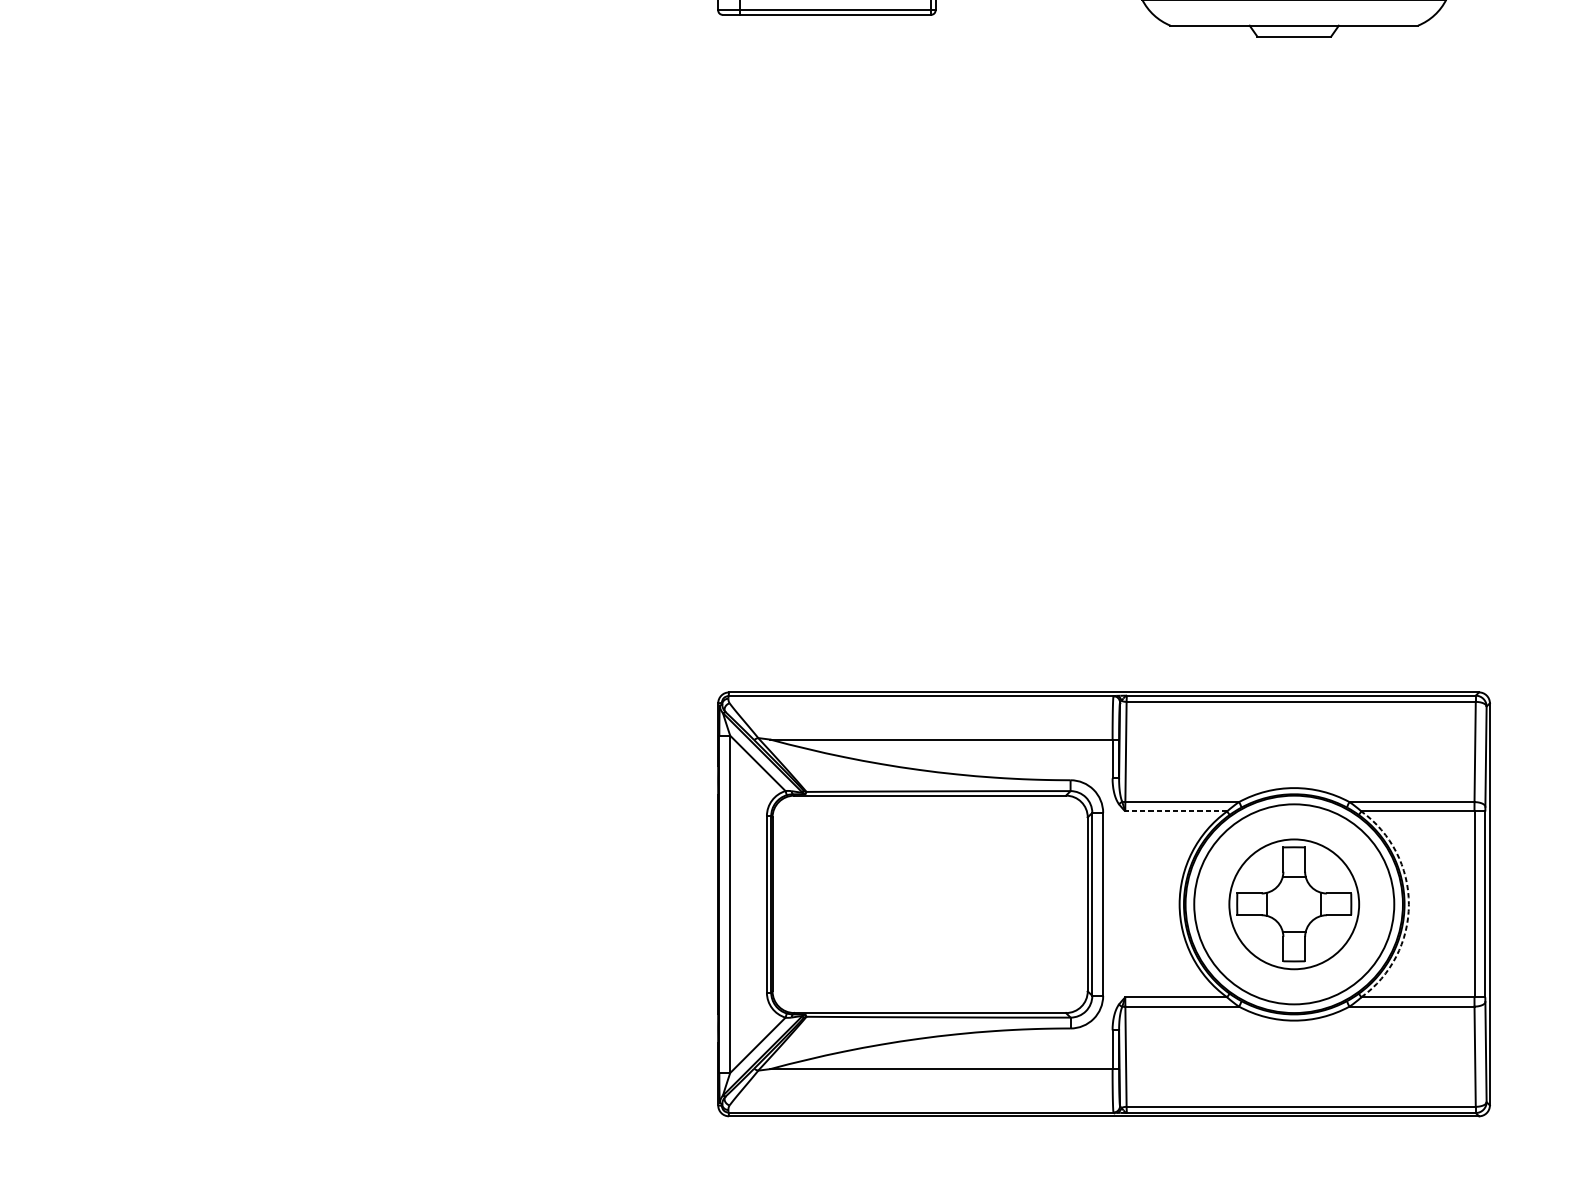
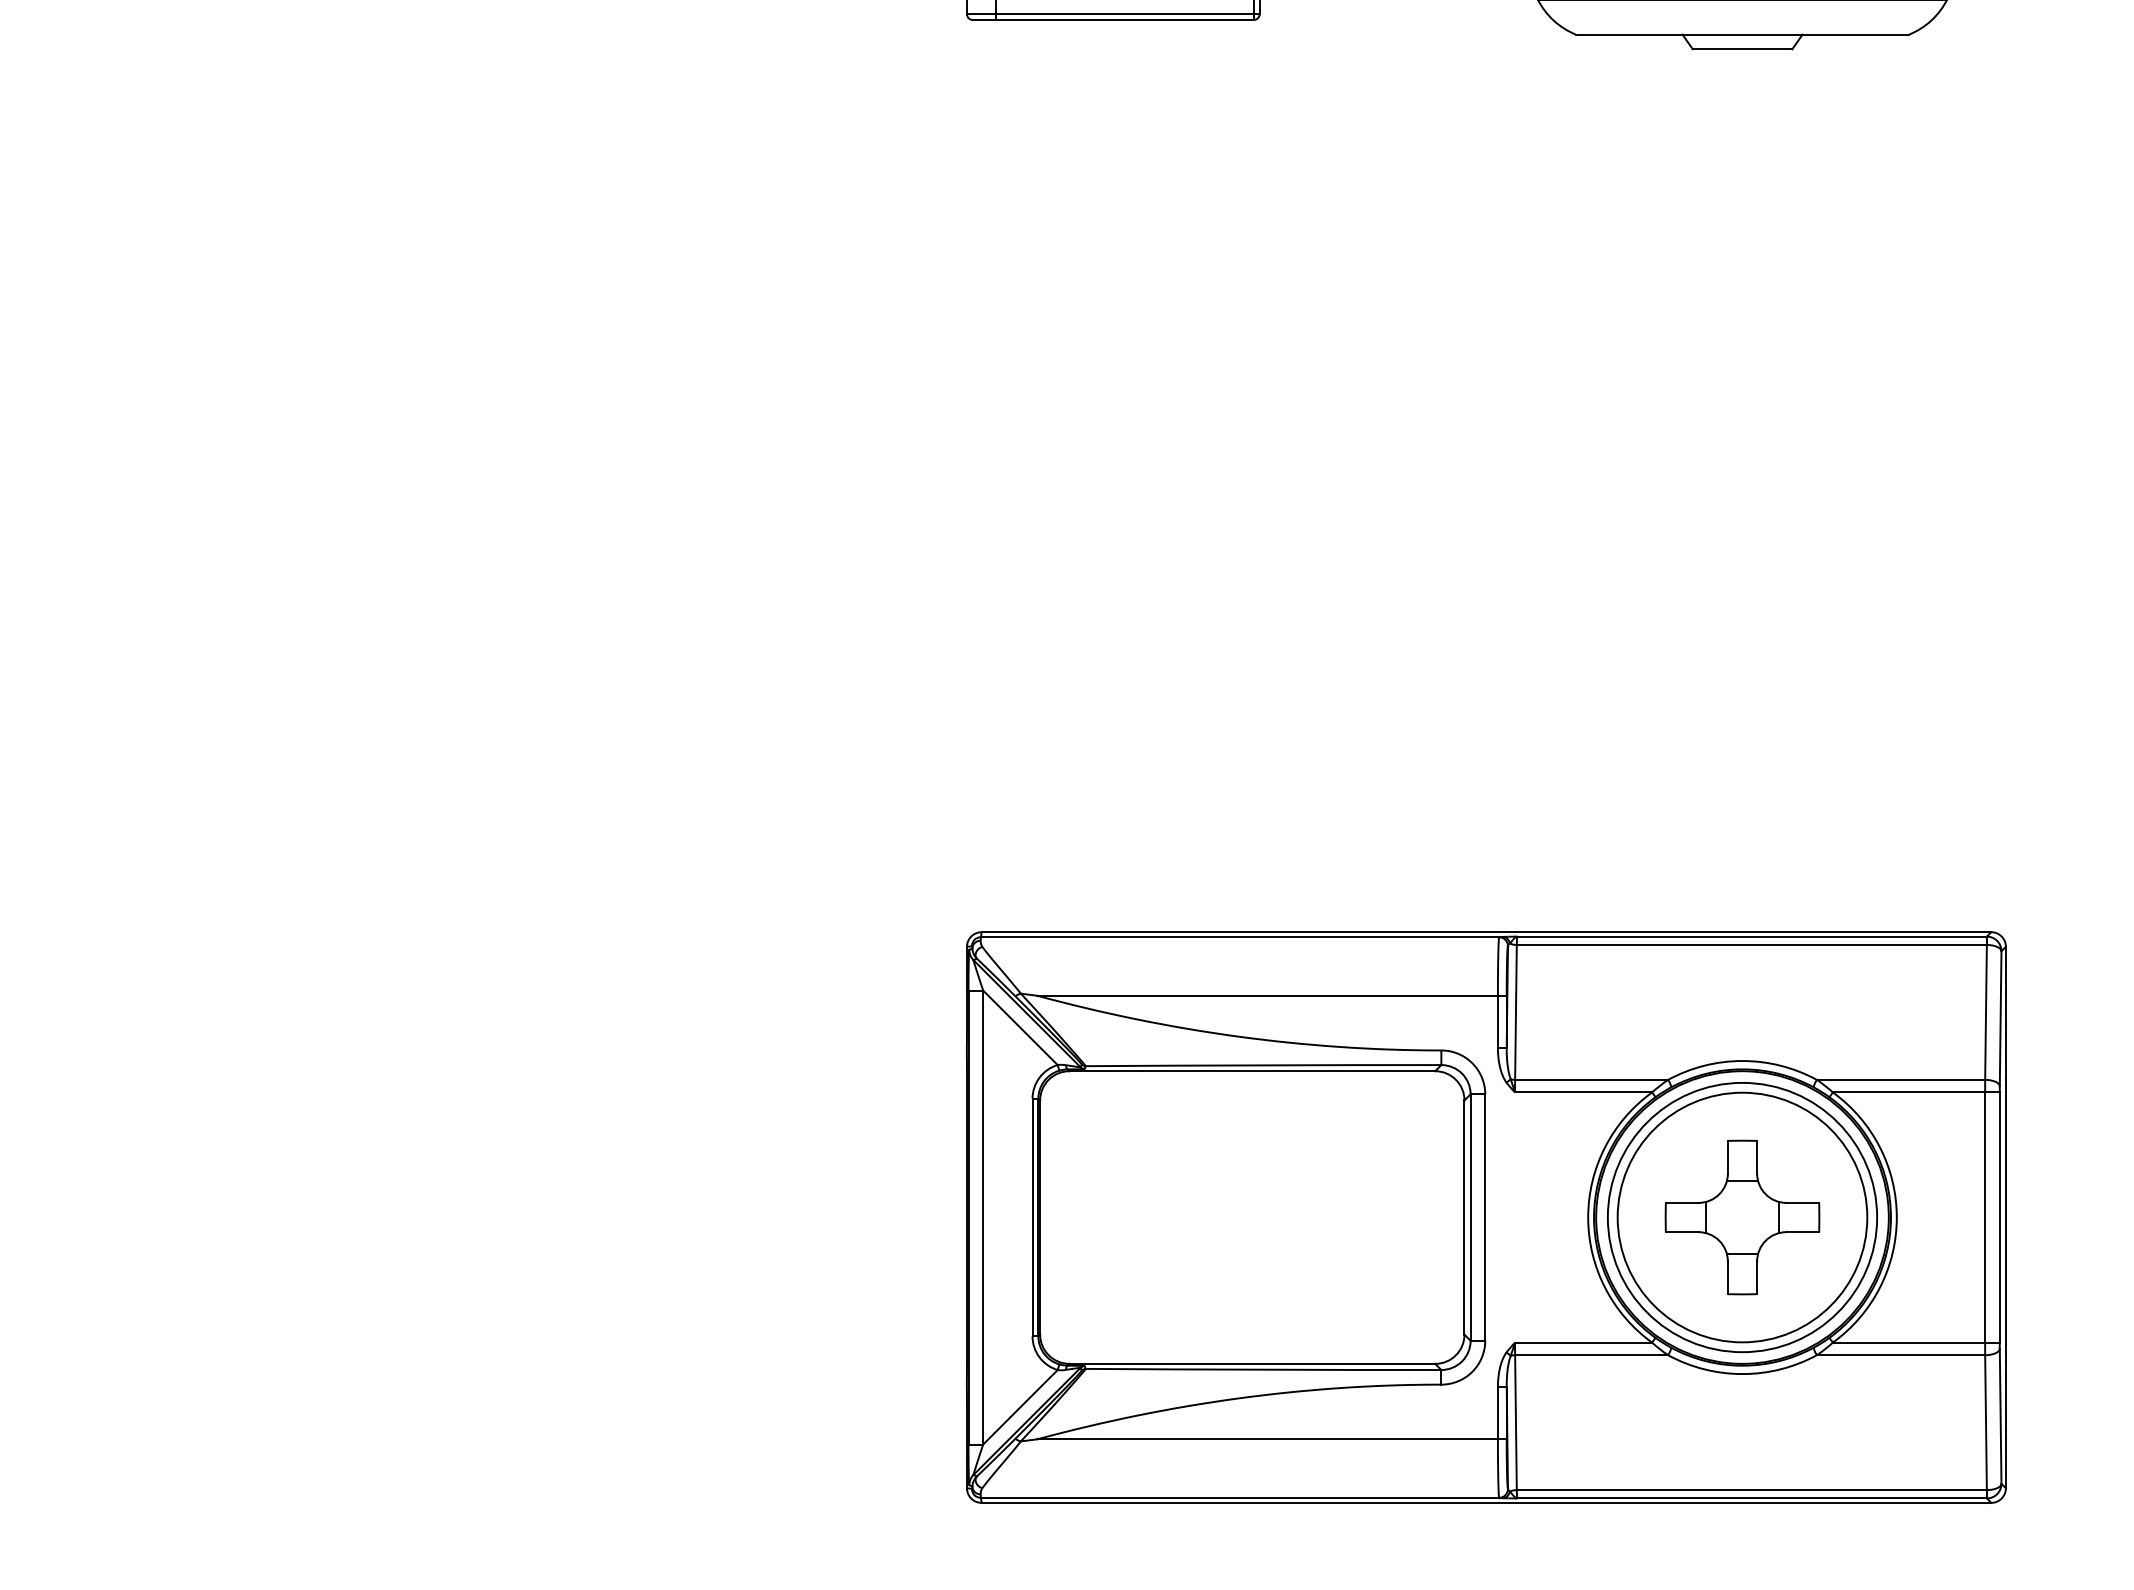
line: (1176, 811) -> (1583, 1092), dashed -> solid
circle: (1294, 904) -> (1742, 1217), size x1.43
arc: (1408, 904) -> (1896, 1217), dashed -> solid

